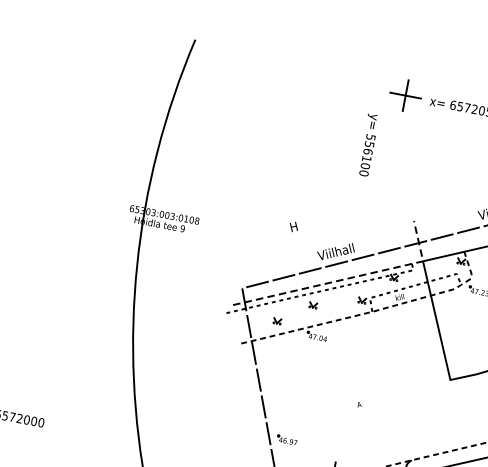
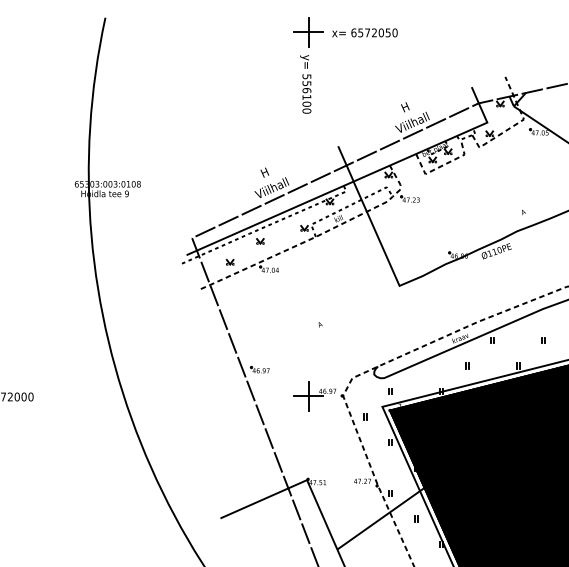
text: (367, 145) -> (305, 84), moved
text: (293, 226) -> (264, 172), moved
line: (348, 278) -> (288, 210), dashed -> solid

